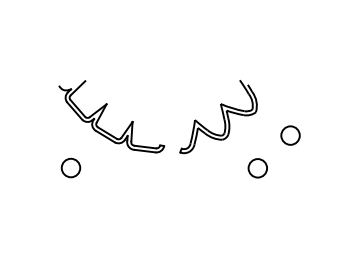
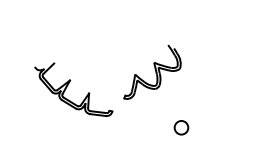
part: (218, 117) -> (152, 72), moved
circle: (290, 135) -> (205, 103), removed
circle: (70, 167) -> (43, 127), removed

